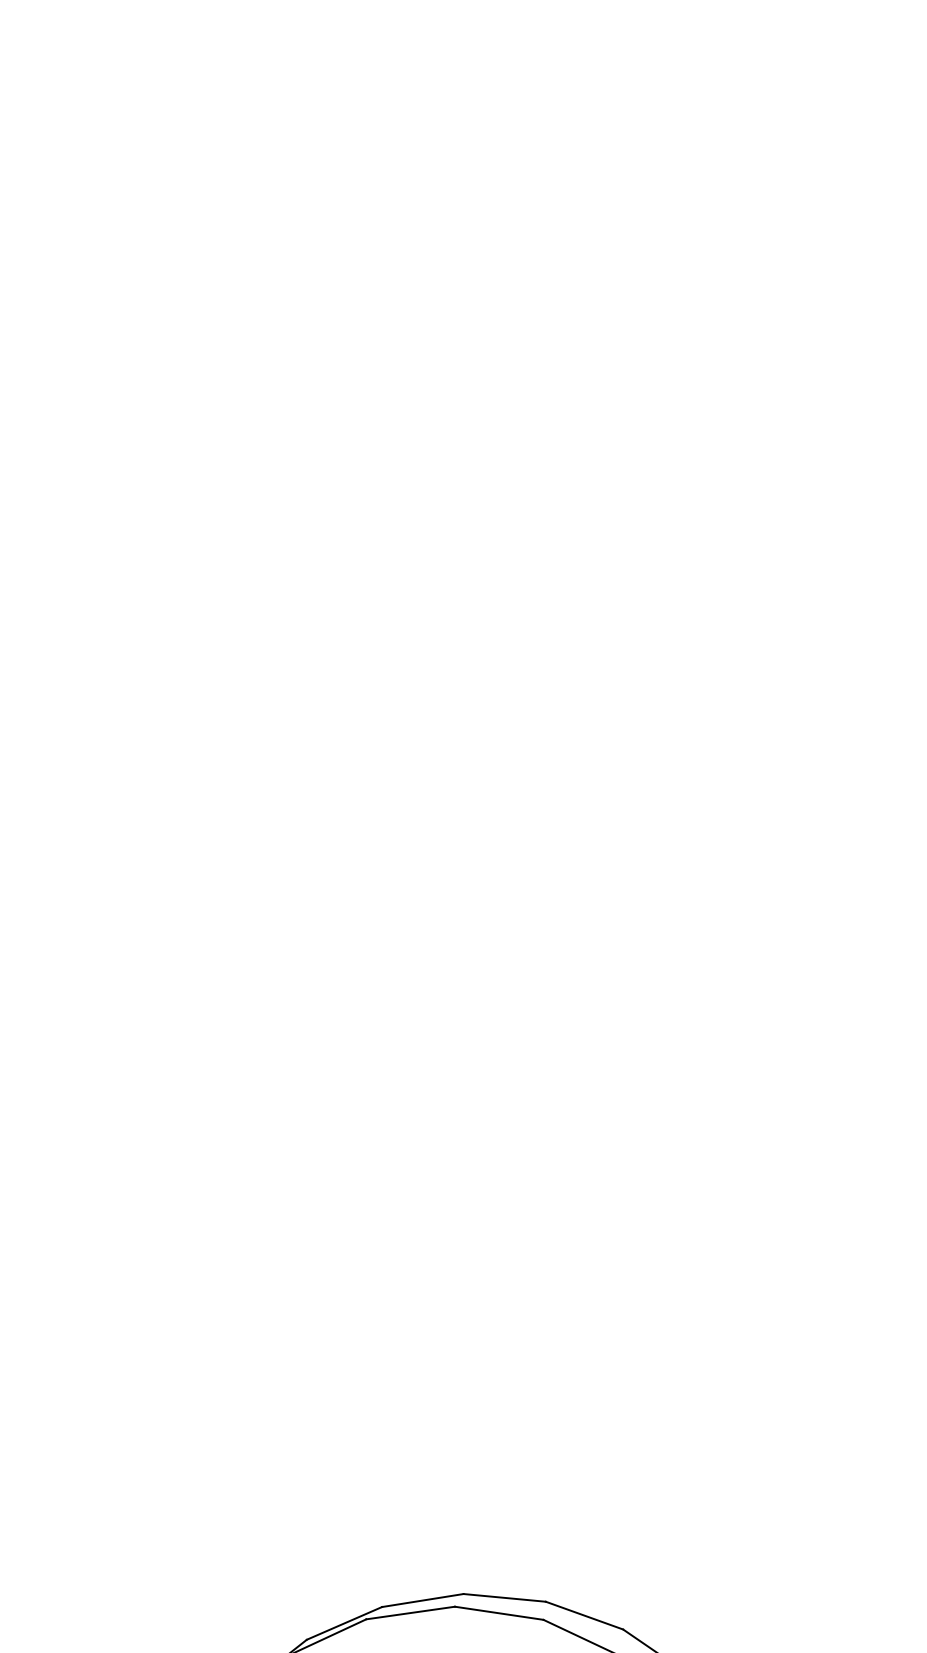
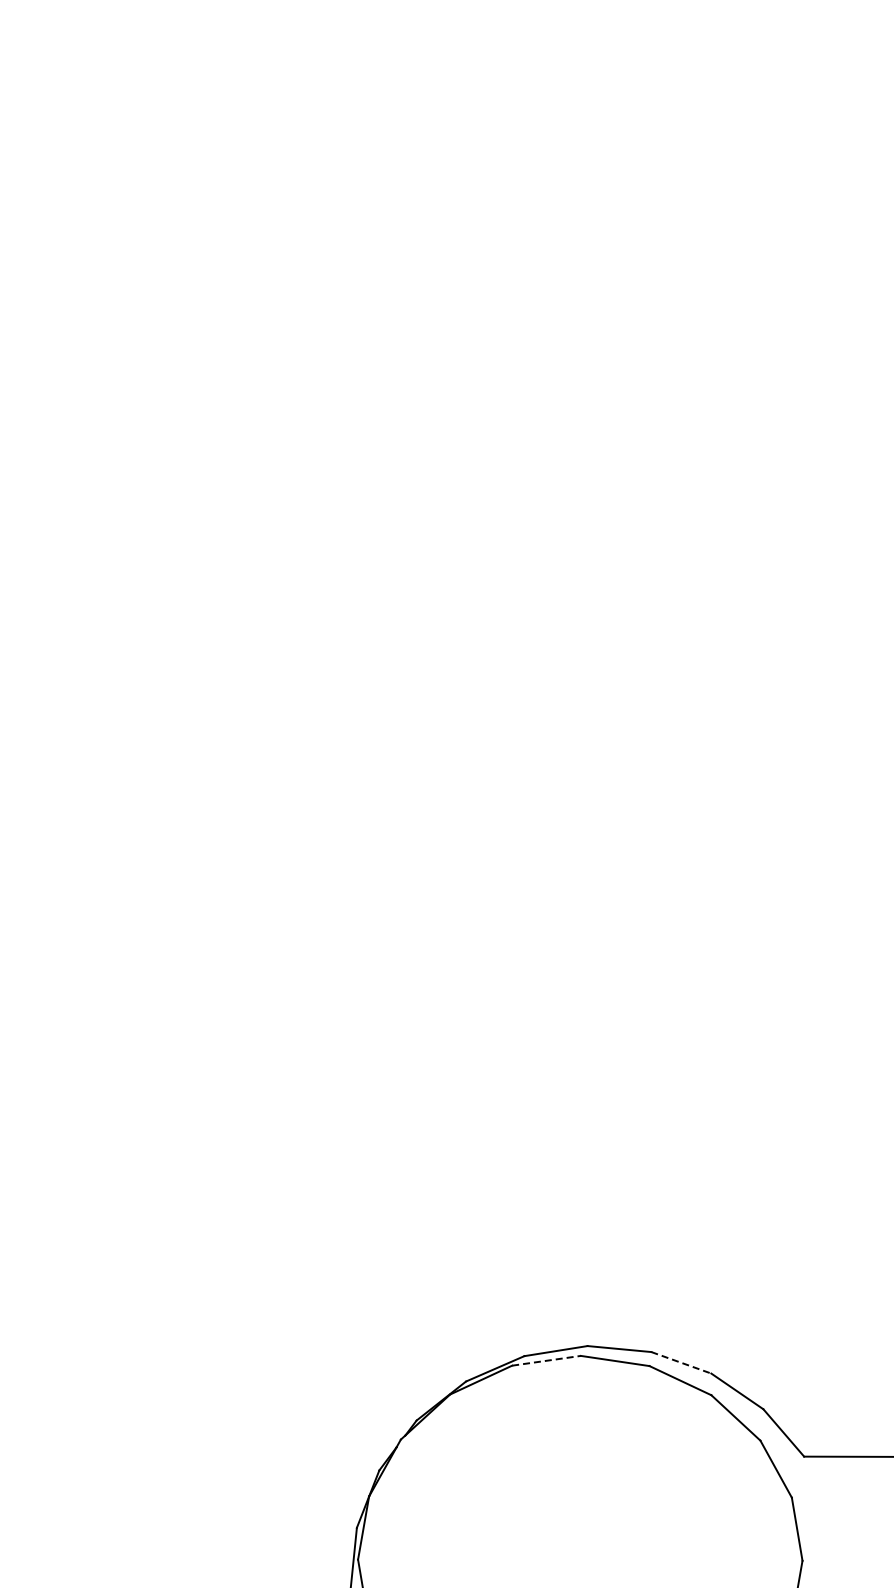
line: (410, 1612) -> (546, 1360), solid -> dashed
line: (584, 1615) -> (681, 1362), solid -> dashed

